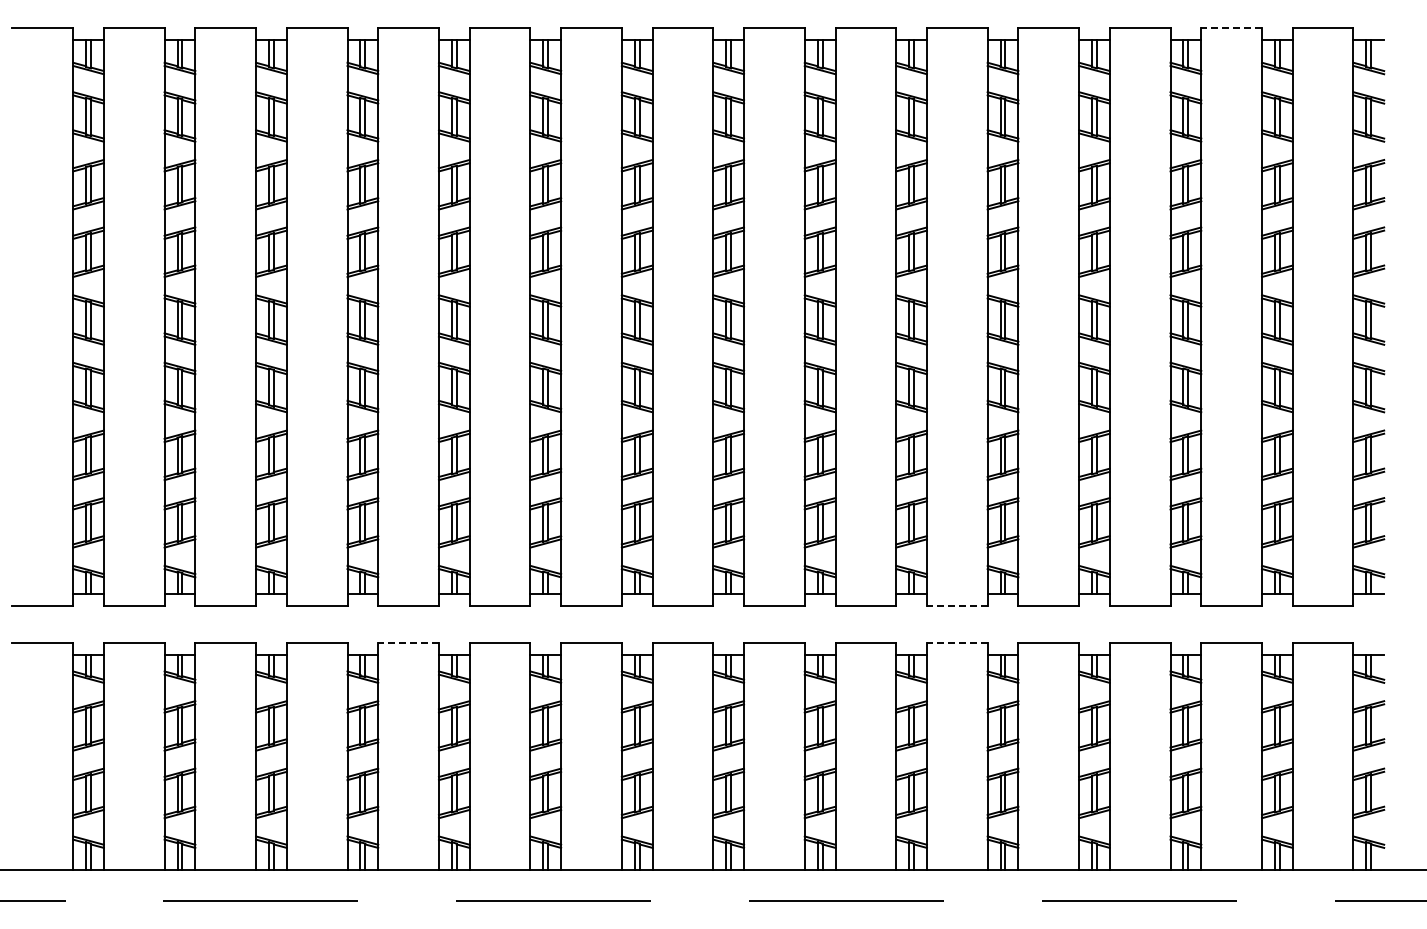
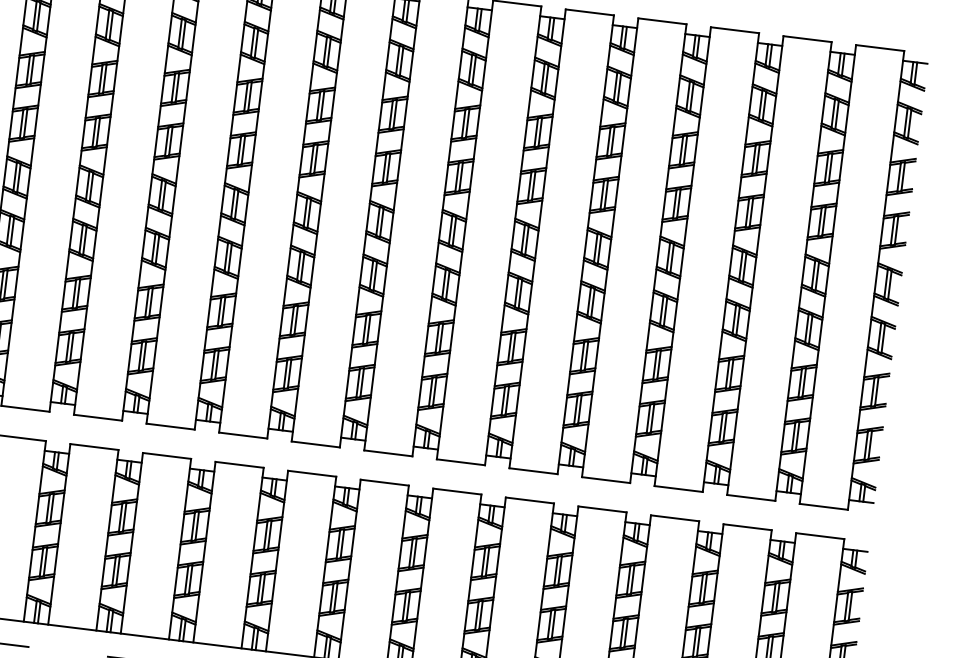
line: (1231, 27) -> (807, 38), dashed -> solid
line: (956, 605) -> (532, 470), dashed -> solid
line: (408, 642) -> (94, 446), dashed -> solid
line: (956, 642) -> (529, 500), dashed -> solid

